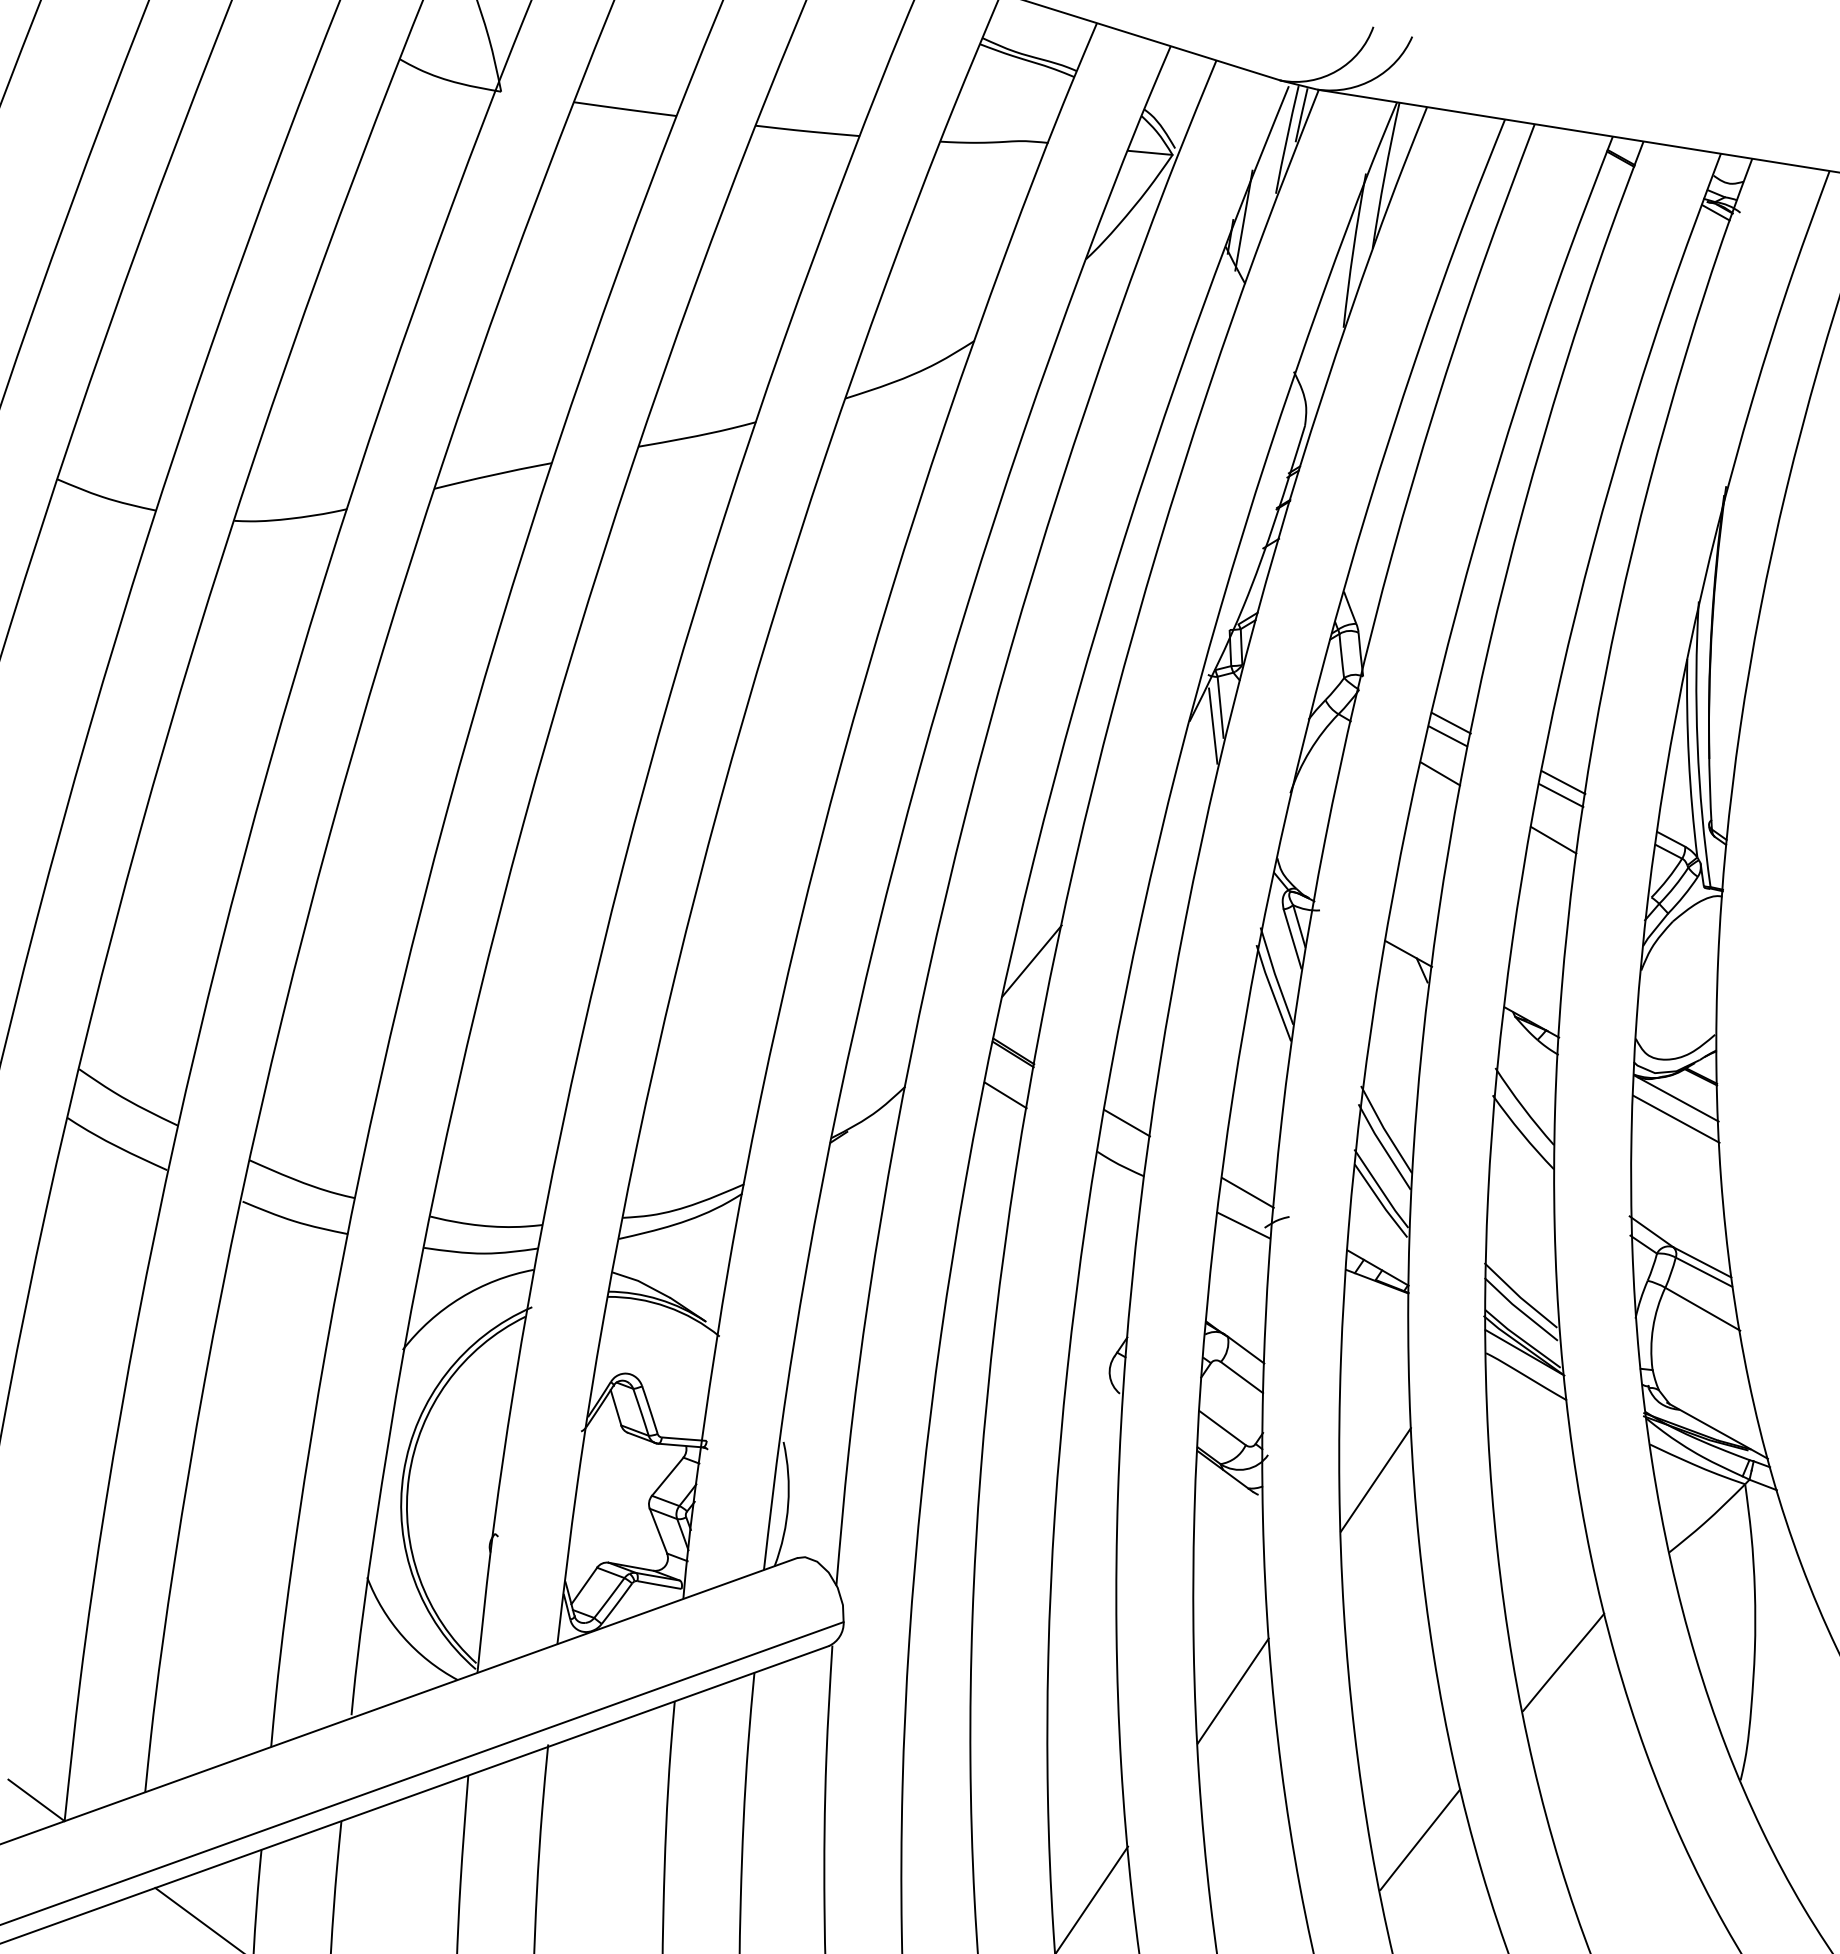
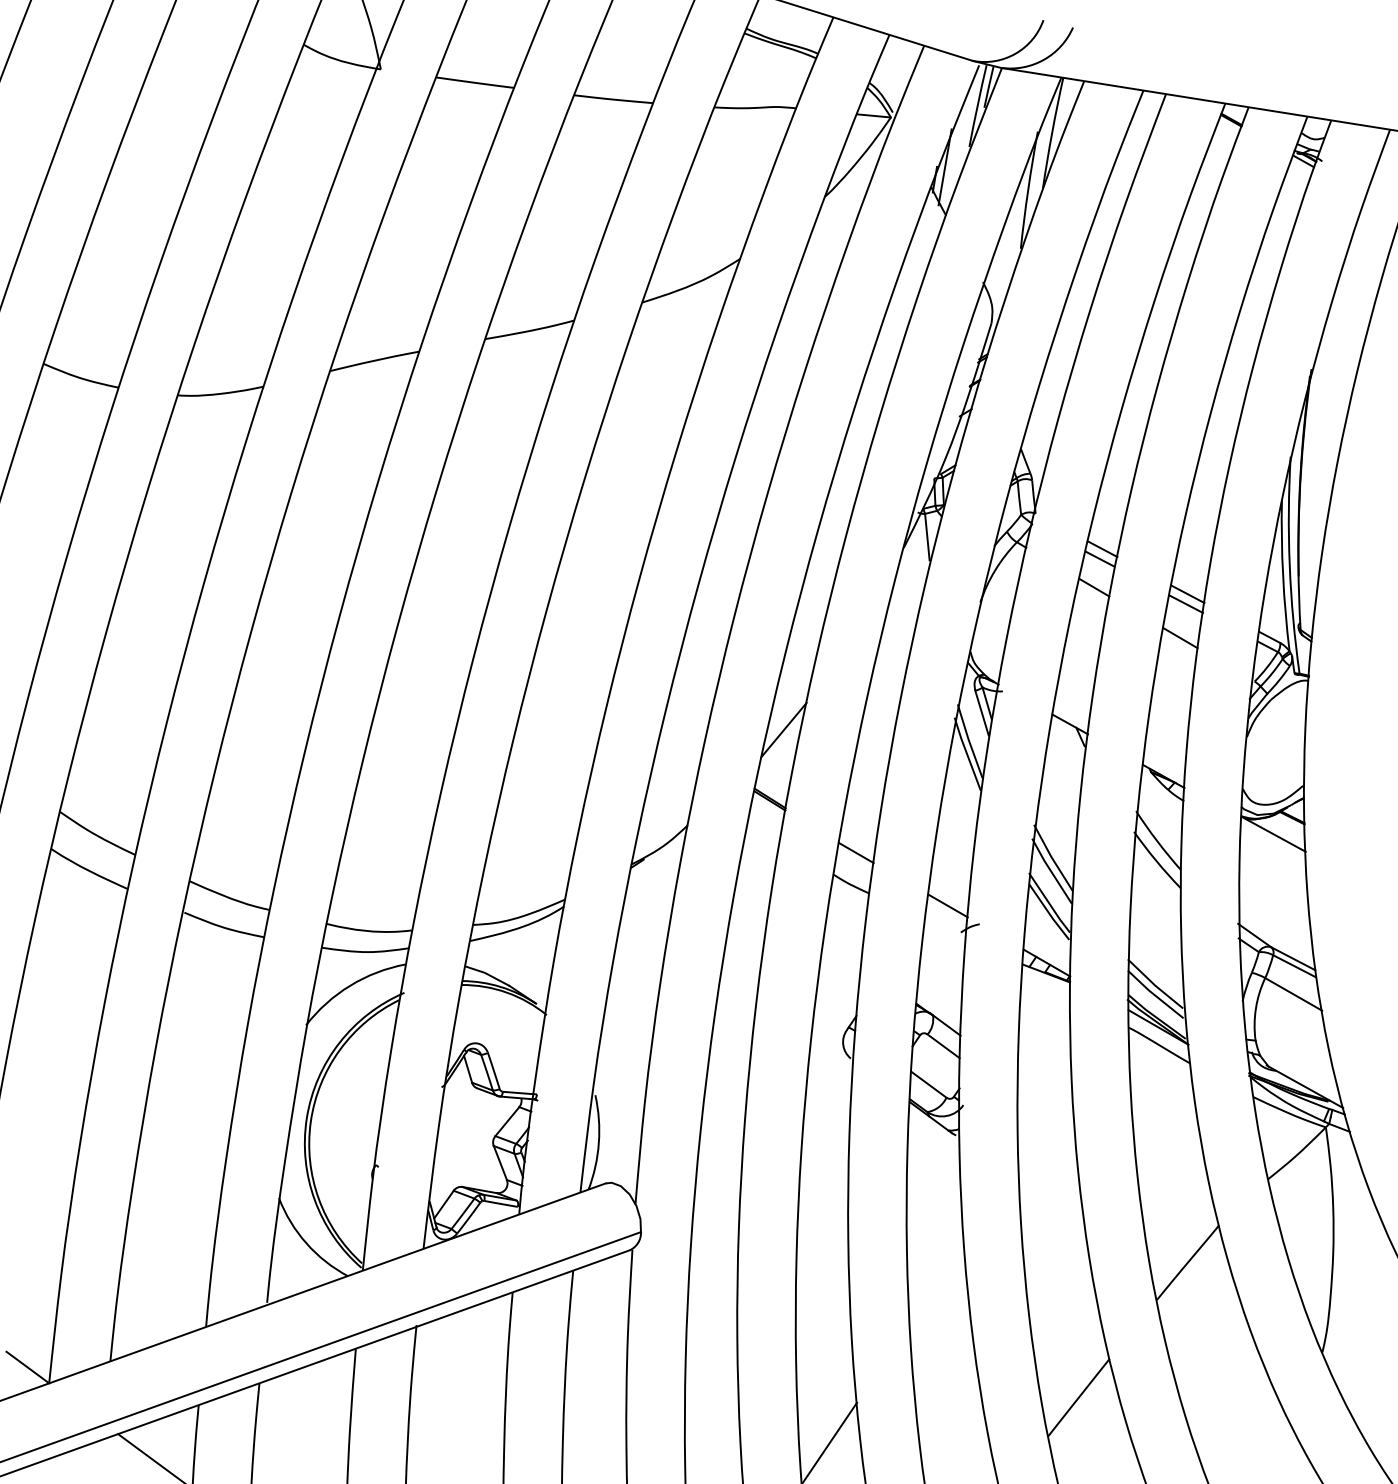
line: (1213, 725) -> (921, 550), removed
line: (1005, 1095) -> (763, 832), removed
line: (1676, 1118) -> (1273, 849), removed
line: (1243, 1225) -> (944, 930), removed
line: (1375, 1479) -> (1045, 1123), removed
line: (1232, 1690) -> (936, 1284), removed

